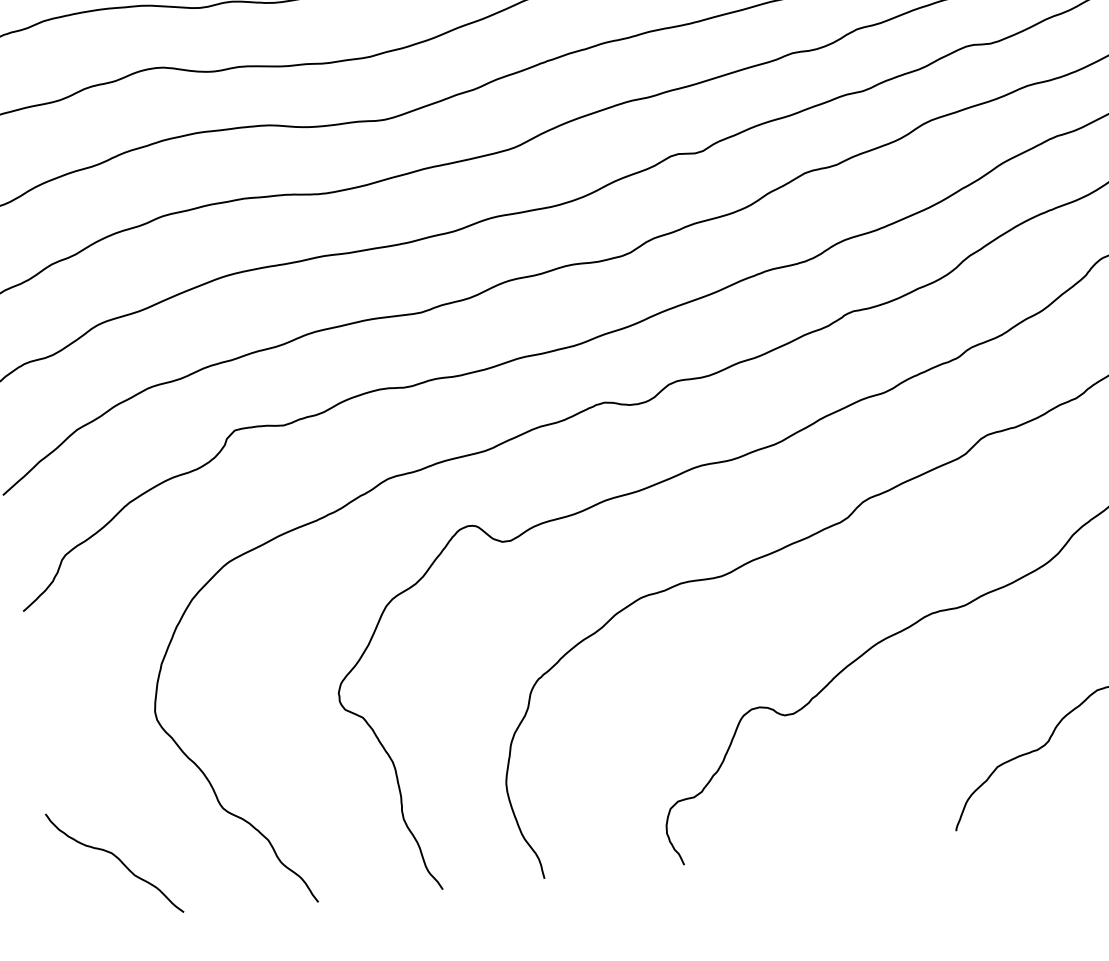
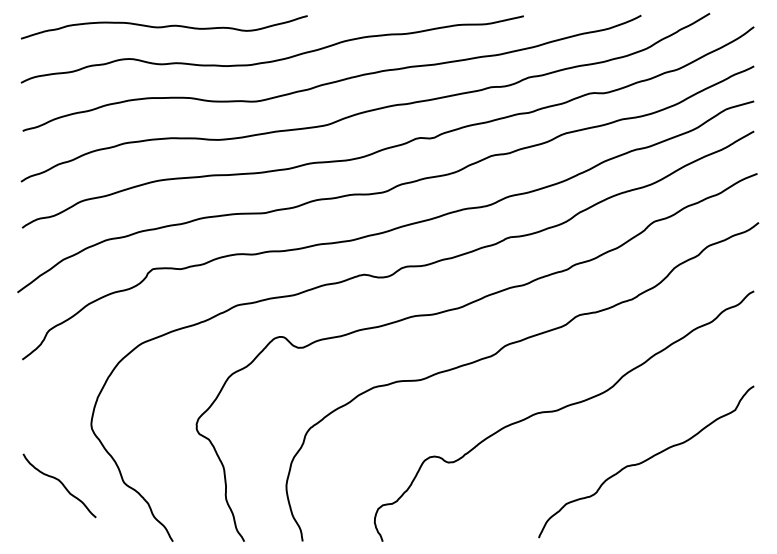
curve: (115, 859) -> (60, 483), moved

